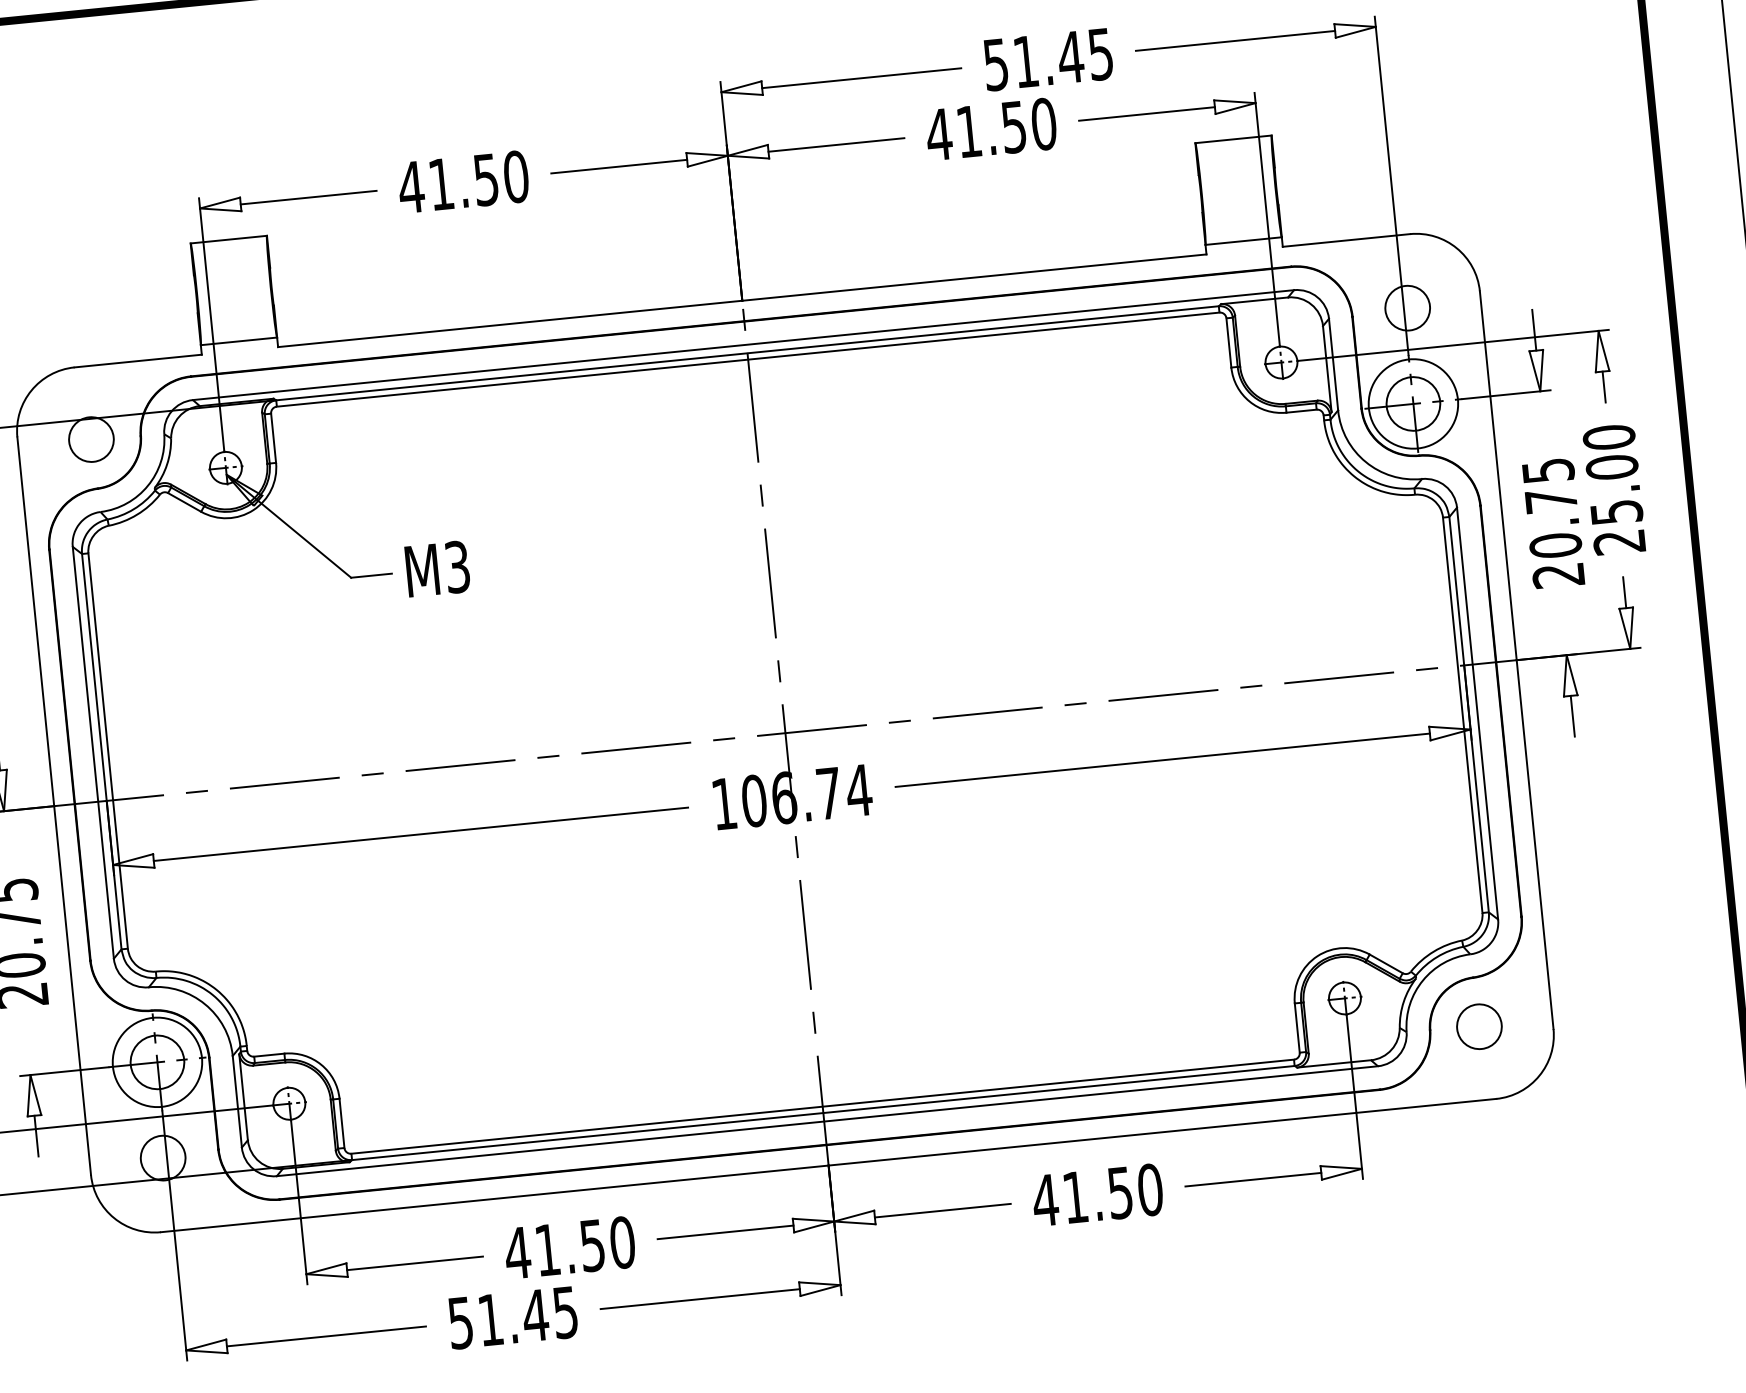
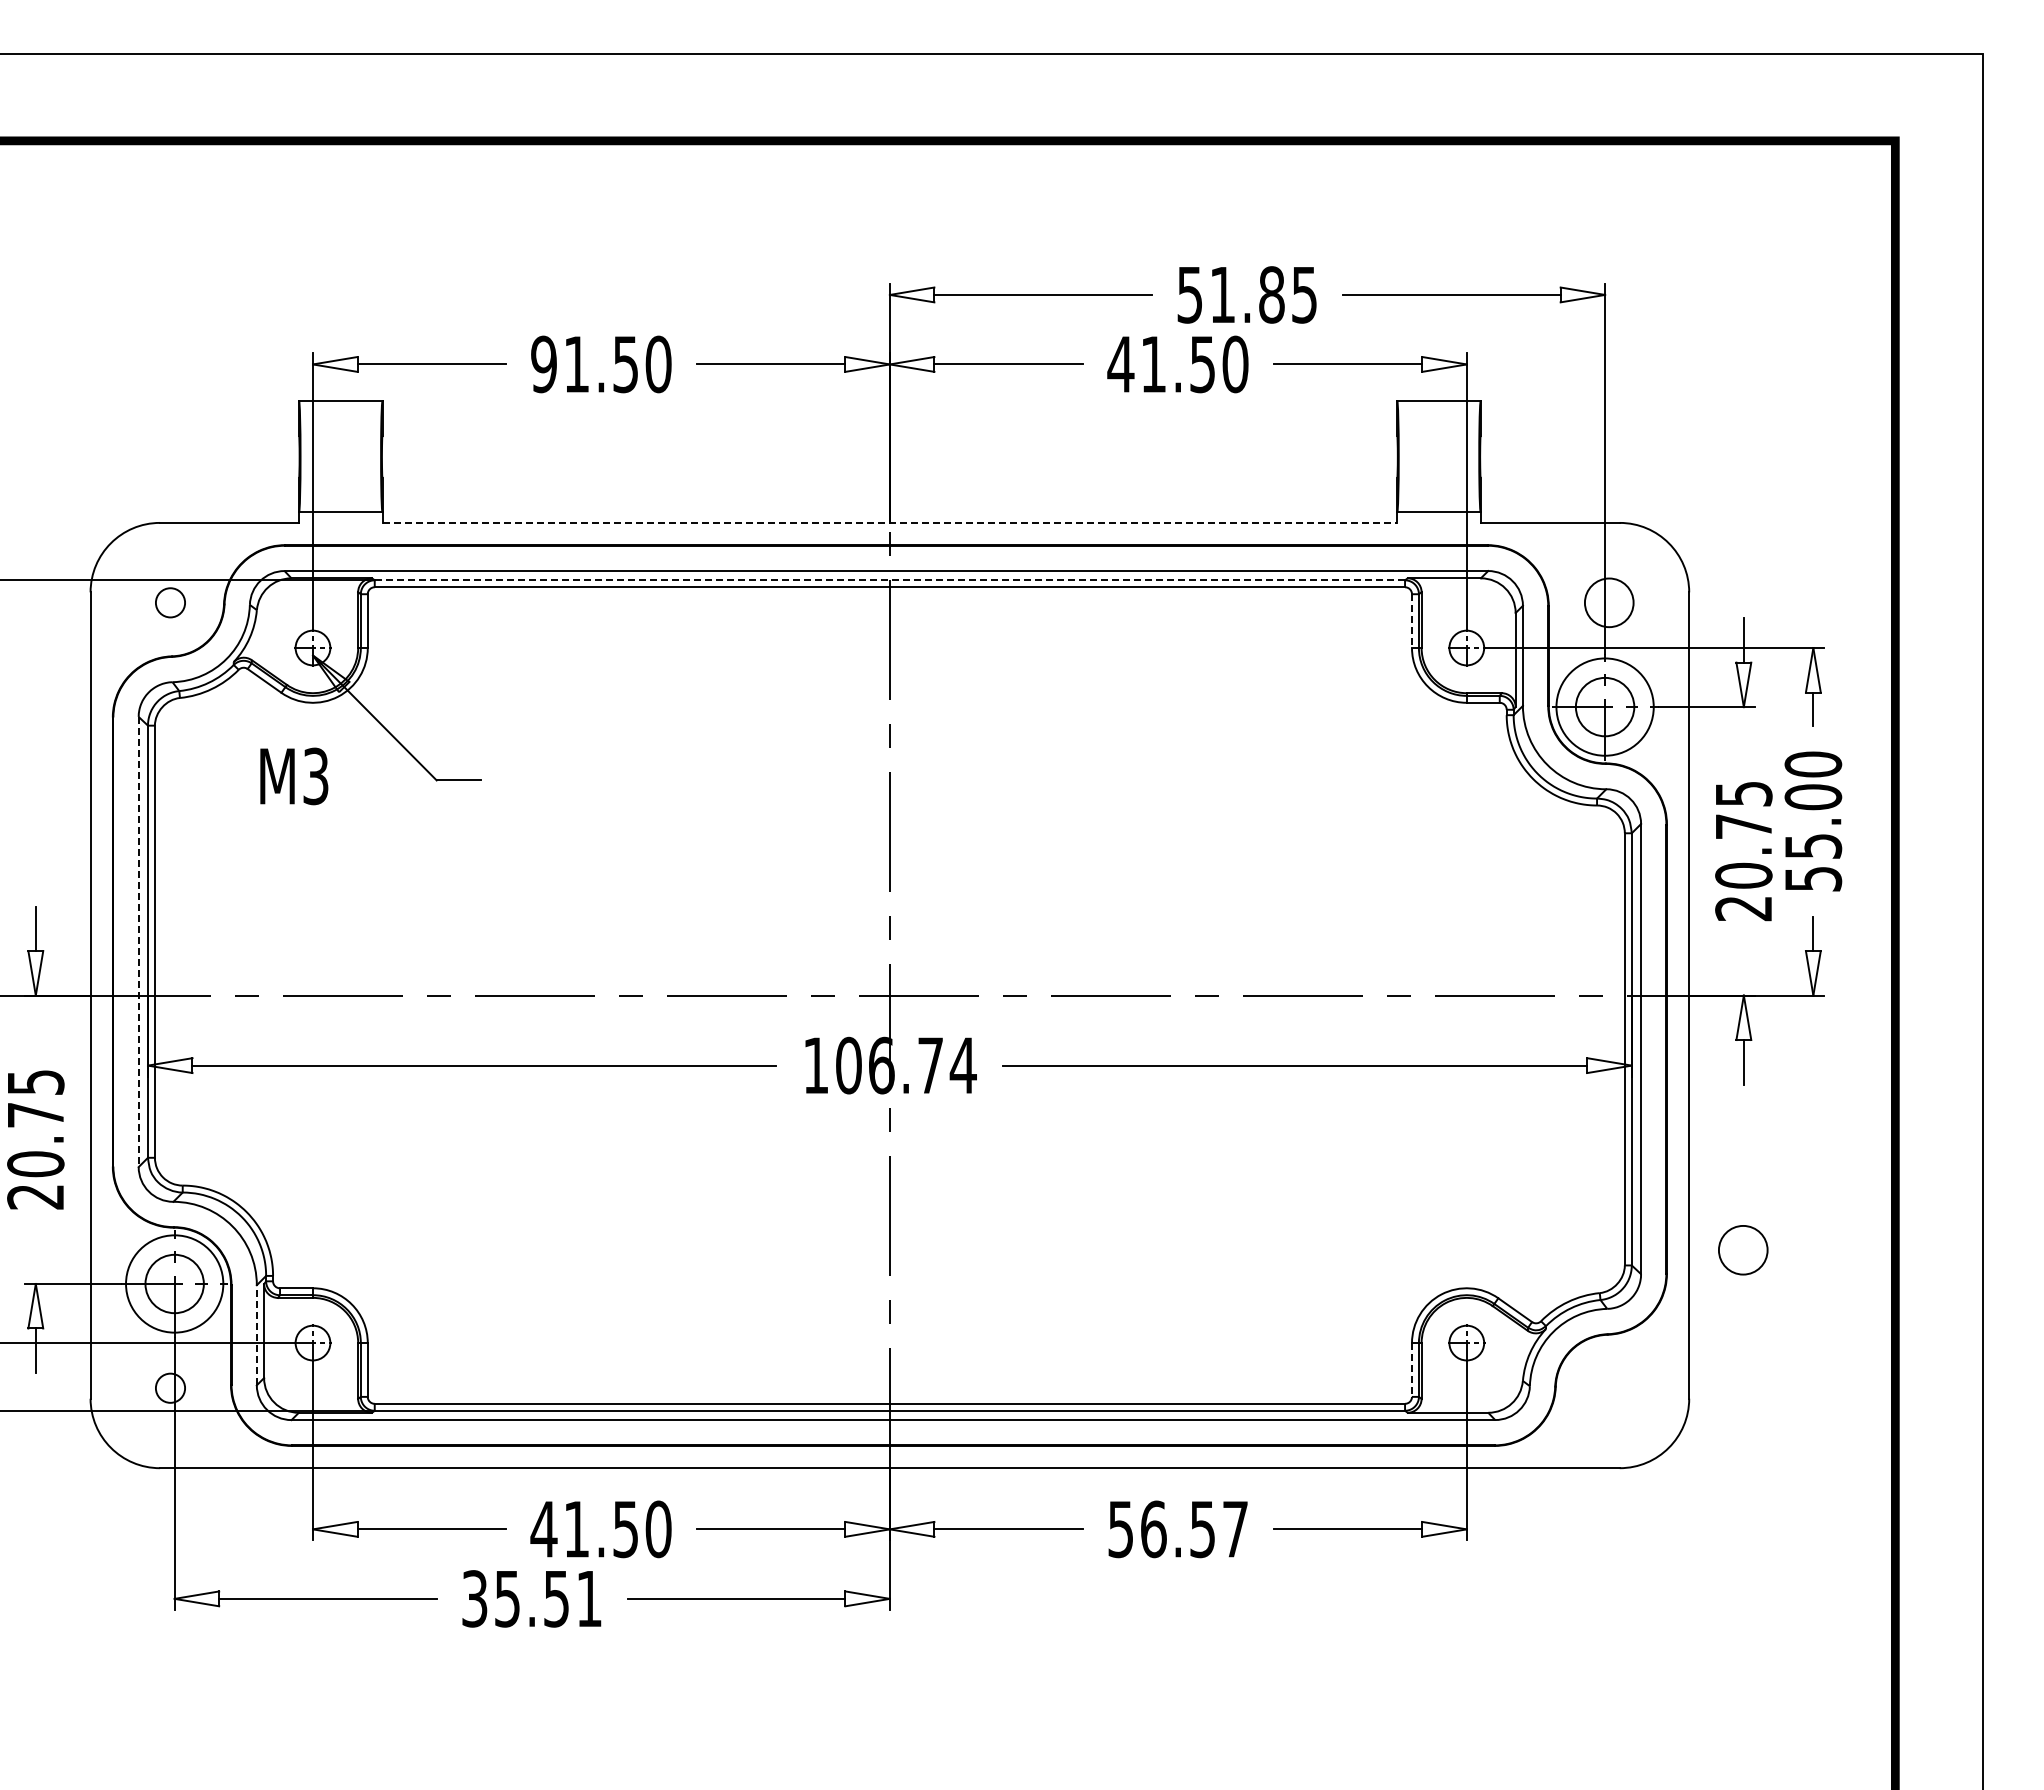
text: (1070, 56) -> (1271, 294), 51.45 -> 51.85
text: (410, 187) -> (543, 364), 41.50 -> 91.50
line: (742, 300) -> (890, 522), solid -> dashed
line: (1228, 343) -> (1411, 621), solid -> dashed
line: (748, 353) -> (890, 580), solid -> dashed
circle: (91, 439) -> (170, 602), size x0.6
text: (1619, 542) -> (1813, 879), 25.00 -> 55.00
text: (437, 569) -> (294, 776), moved
line: (93, 753) -> (138, 942), solid -> dashed
circle: (1479, 1026) -> (1743, 1250), moved
line: (1296, 1027) -> (1411, 1369), solid -> dashed
line: (236, 1101) -> (256, 1334), solid -> dashed
circle: (163, 1157) -> (170, 1387), size x0.6
text: (1097, 1195) -> (1177, 1529), 41.50 -> 56.57
text: (512, 1317) -> (531, 1598), 51.45 -> 35.51

